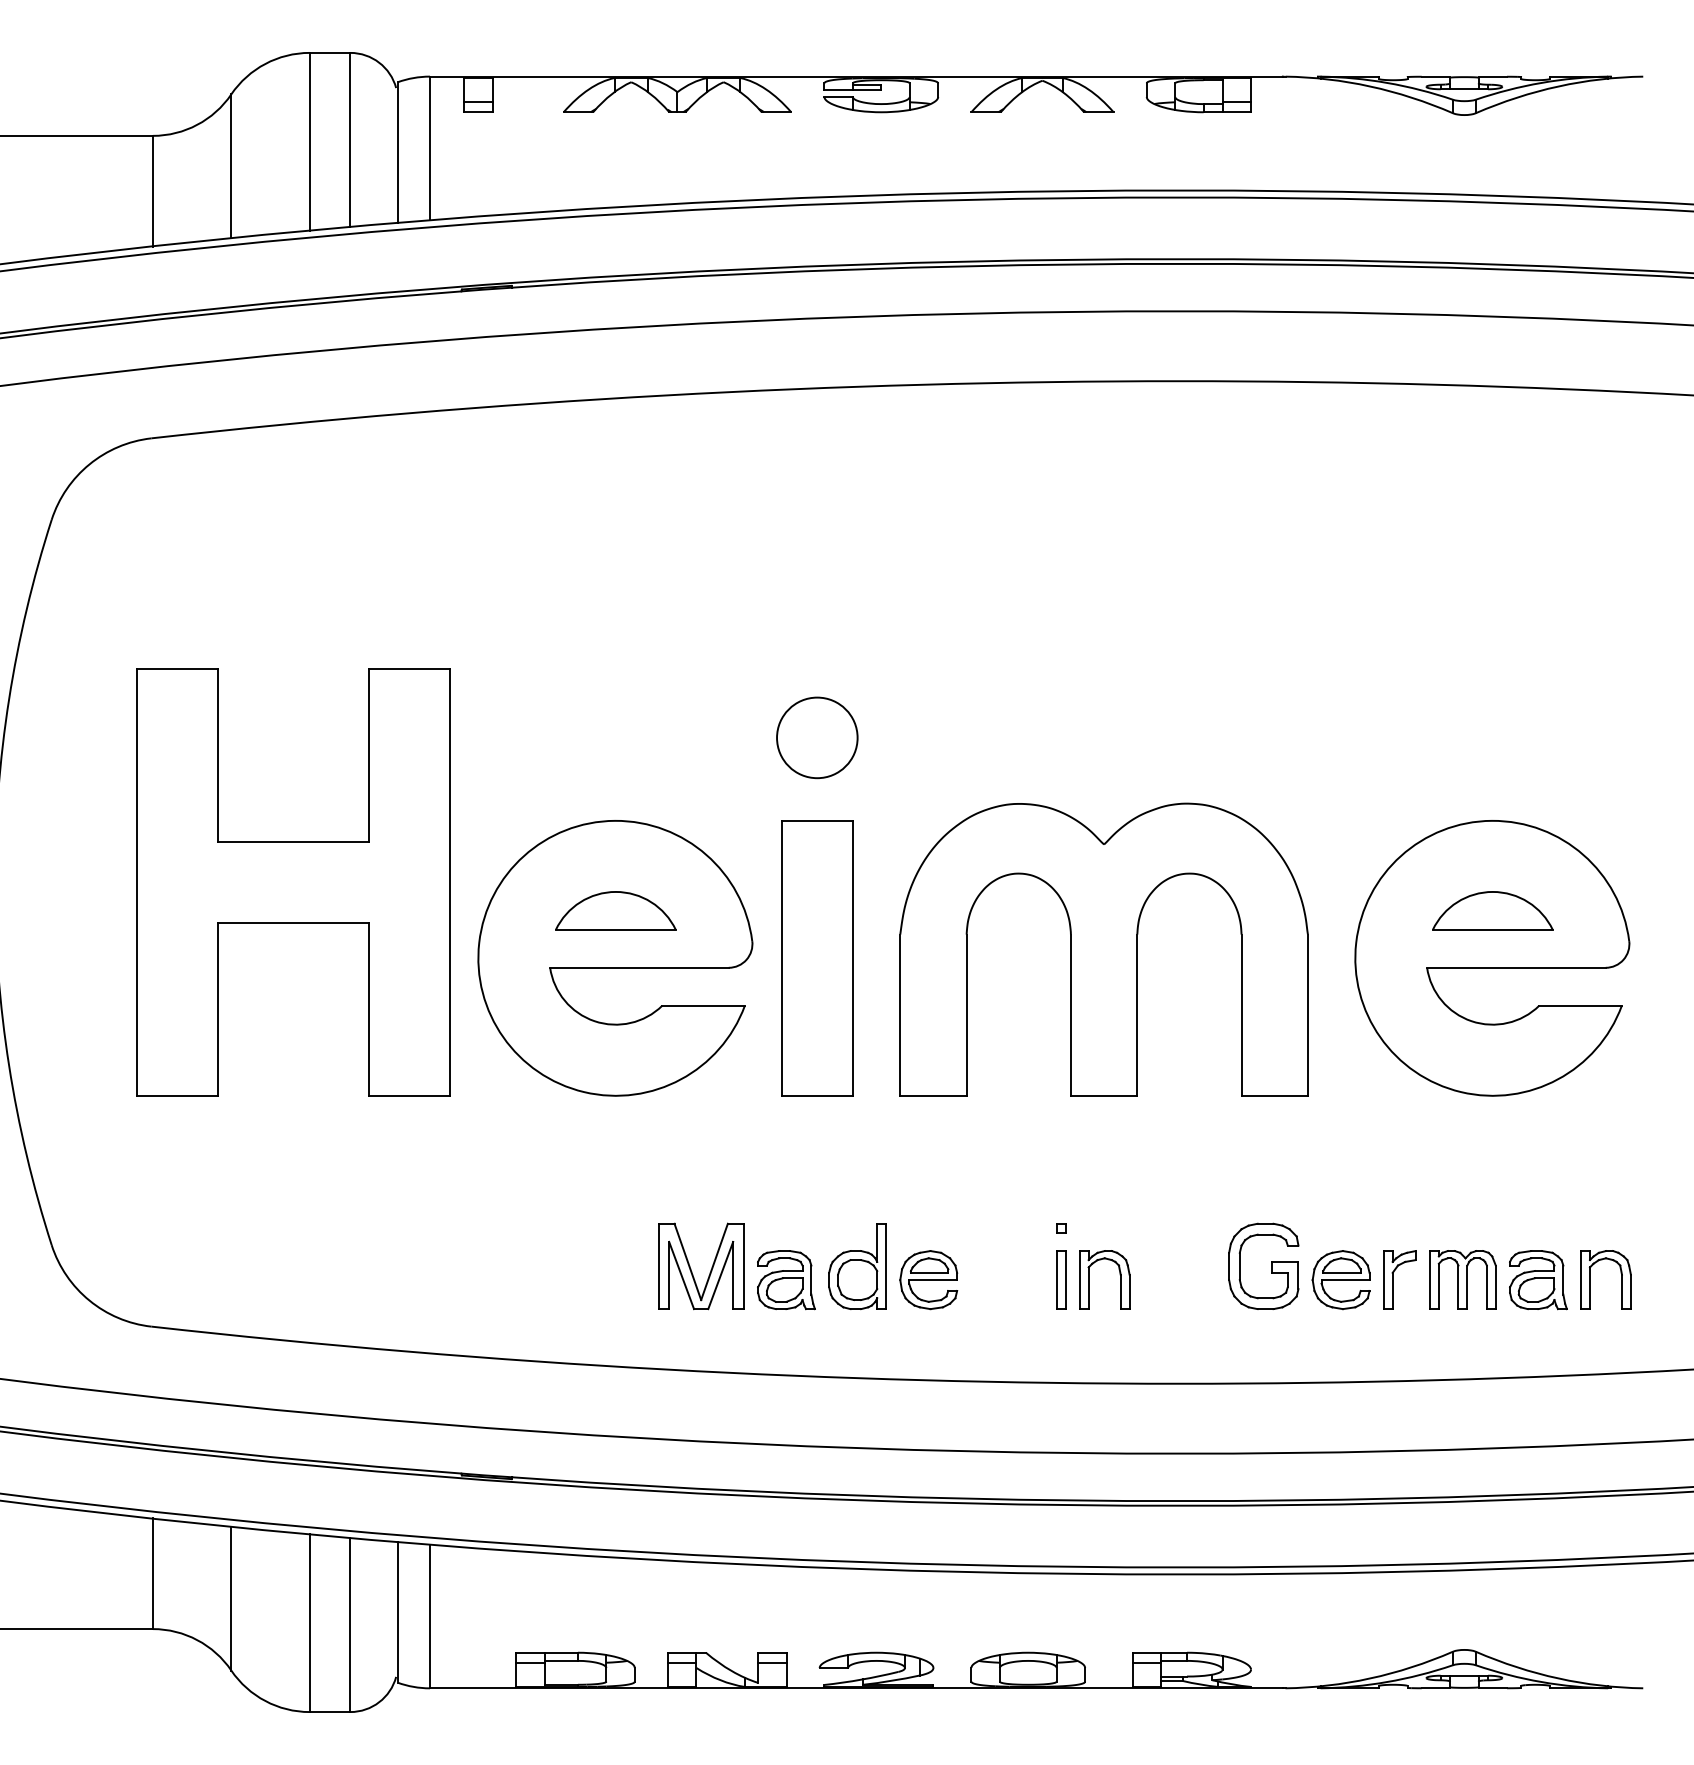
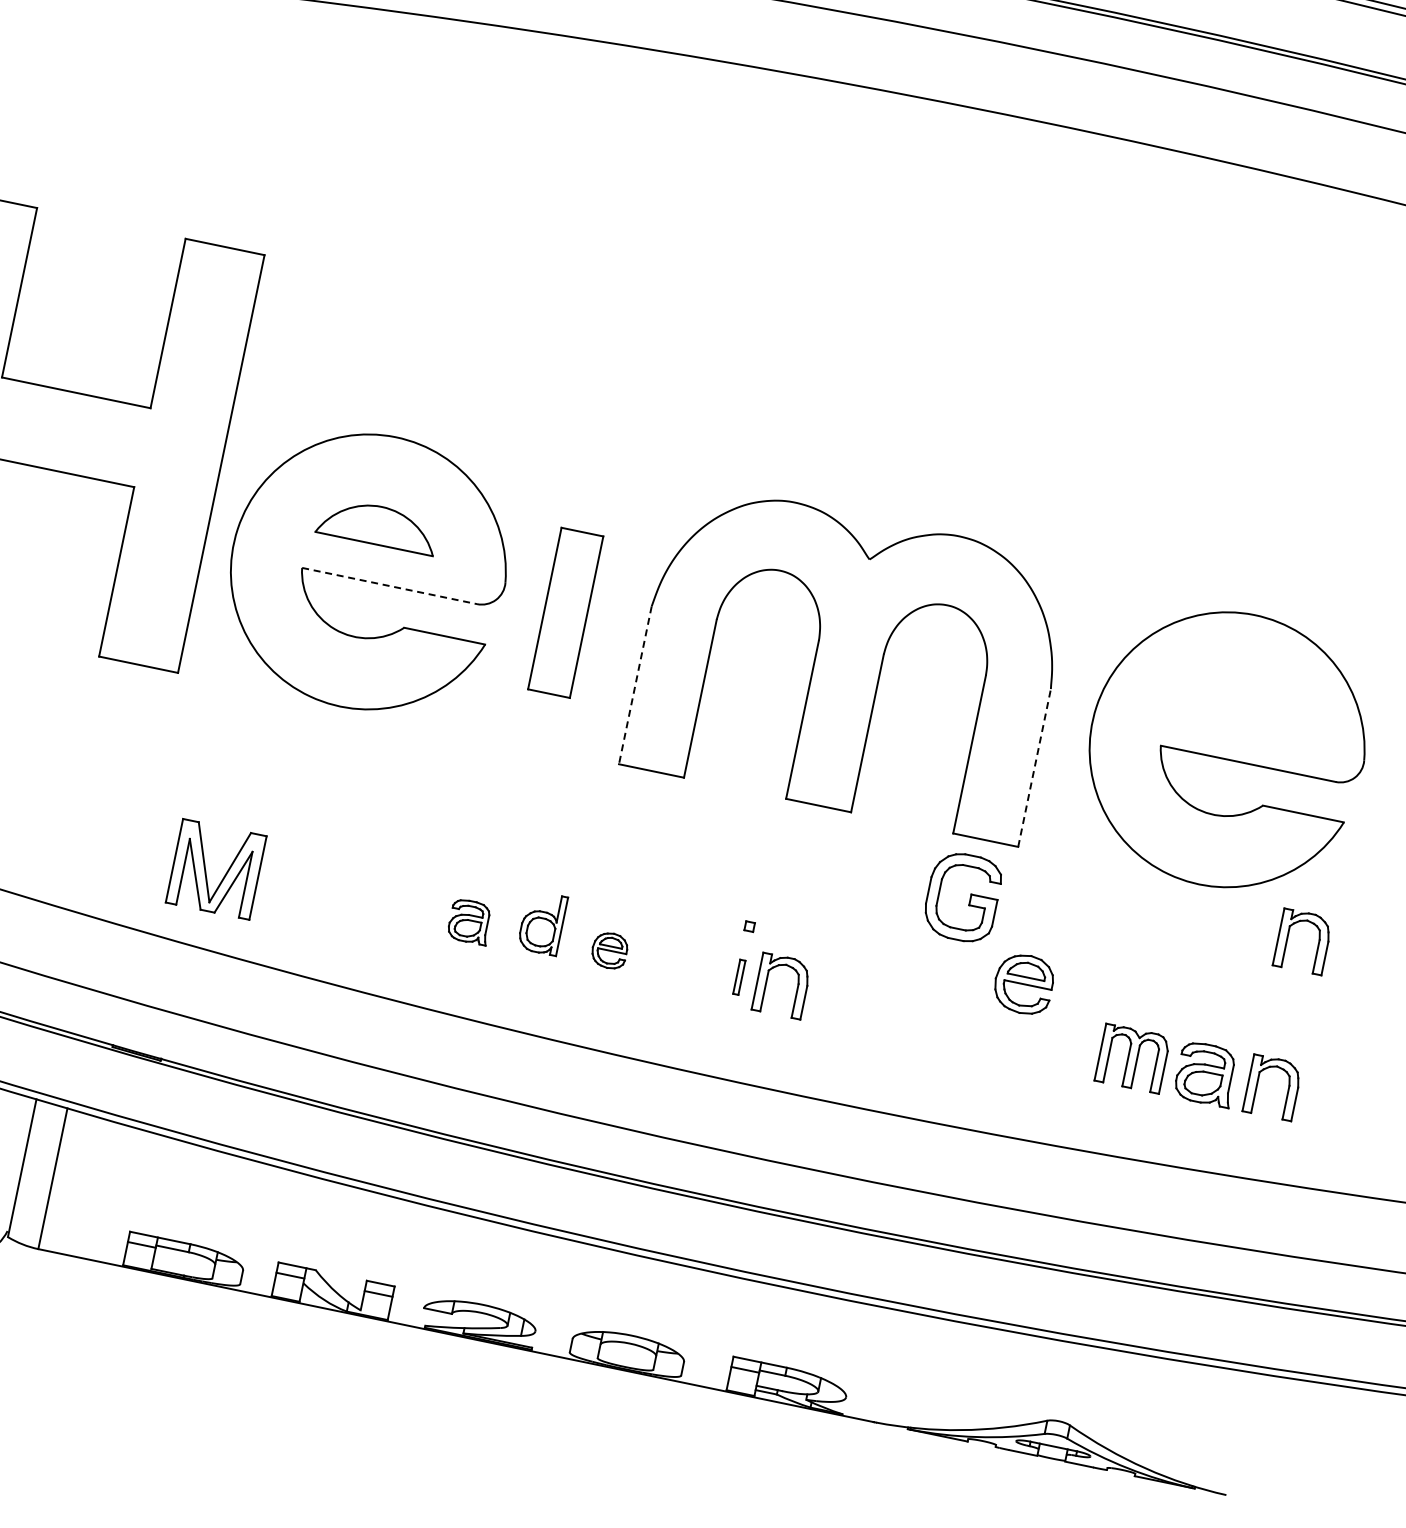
circle: (817, 737) -> (610, 396), removed
part: (1492, 910) -> (1236, 702), removed
part: (817, 958) -> (565, 613), size x0.6
line: (639, 967) -> (389, 585), solid -> dashed
line: (900, 1015) -> (635, 685), solid -> dashed
line: (1307, 1015) -> (1034, 768), solid -> dashed
part: (1590, 1130) -> (1287, 938), added
part: (1271, 1265) -> (970, 897), moved
part: (857, 1266) -> (542, 922), size x0.7
part: (710, 1269) -> (224, 874), moved
part: (1061, 1279) -> (739, 976), size x0.6
part: (1399, 1279) -> (1070, 1045), removed
part: (786, 1280) -> (470, 922), size x0.7
part: (928, 1280) -> (609, 950), size x0.6
part: (1340, 1280) -> (1022, 984), moved

